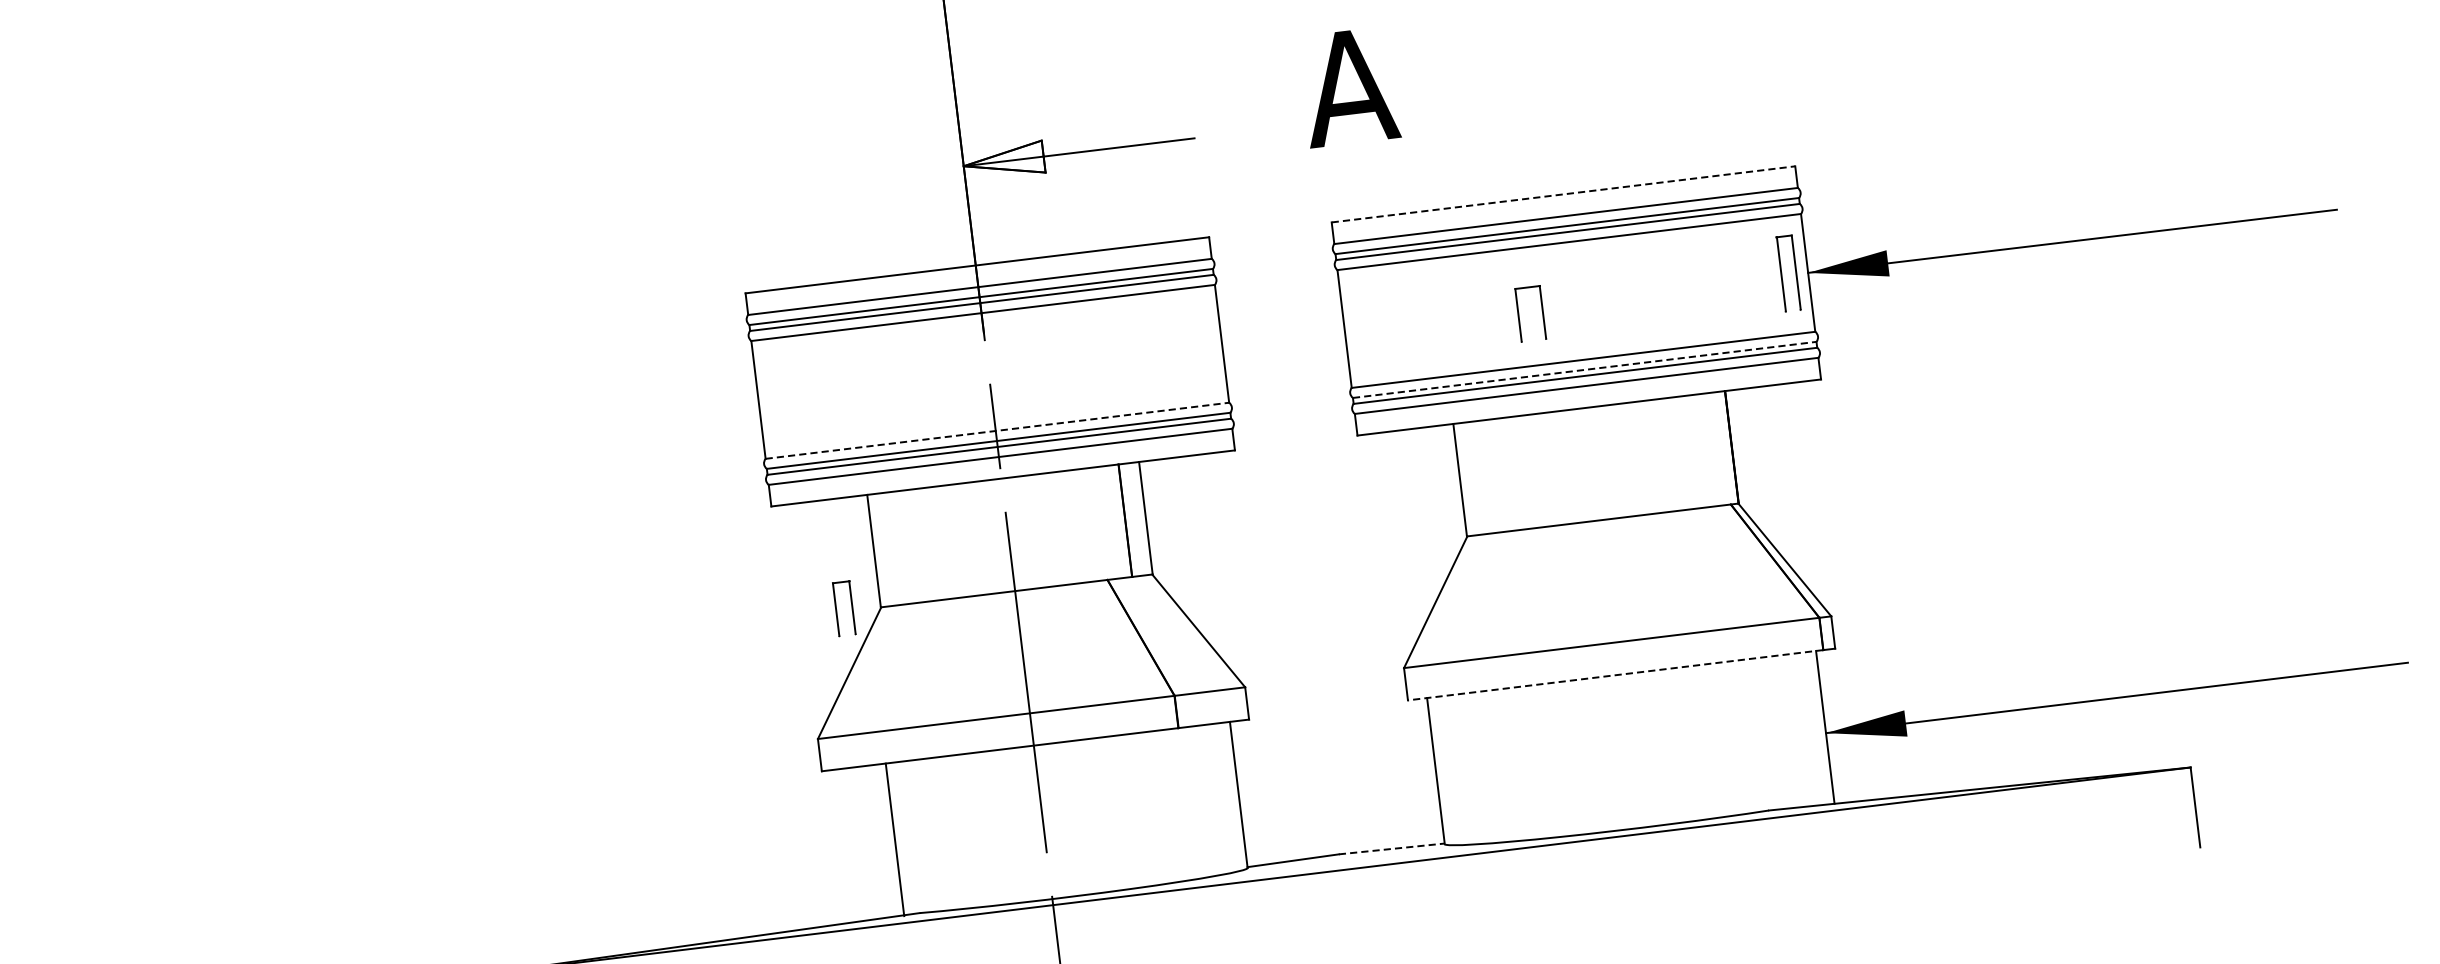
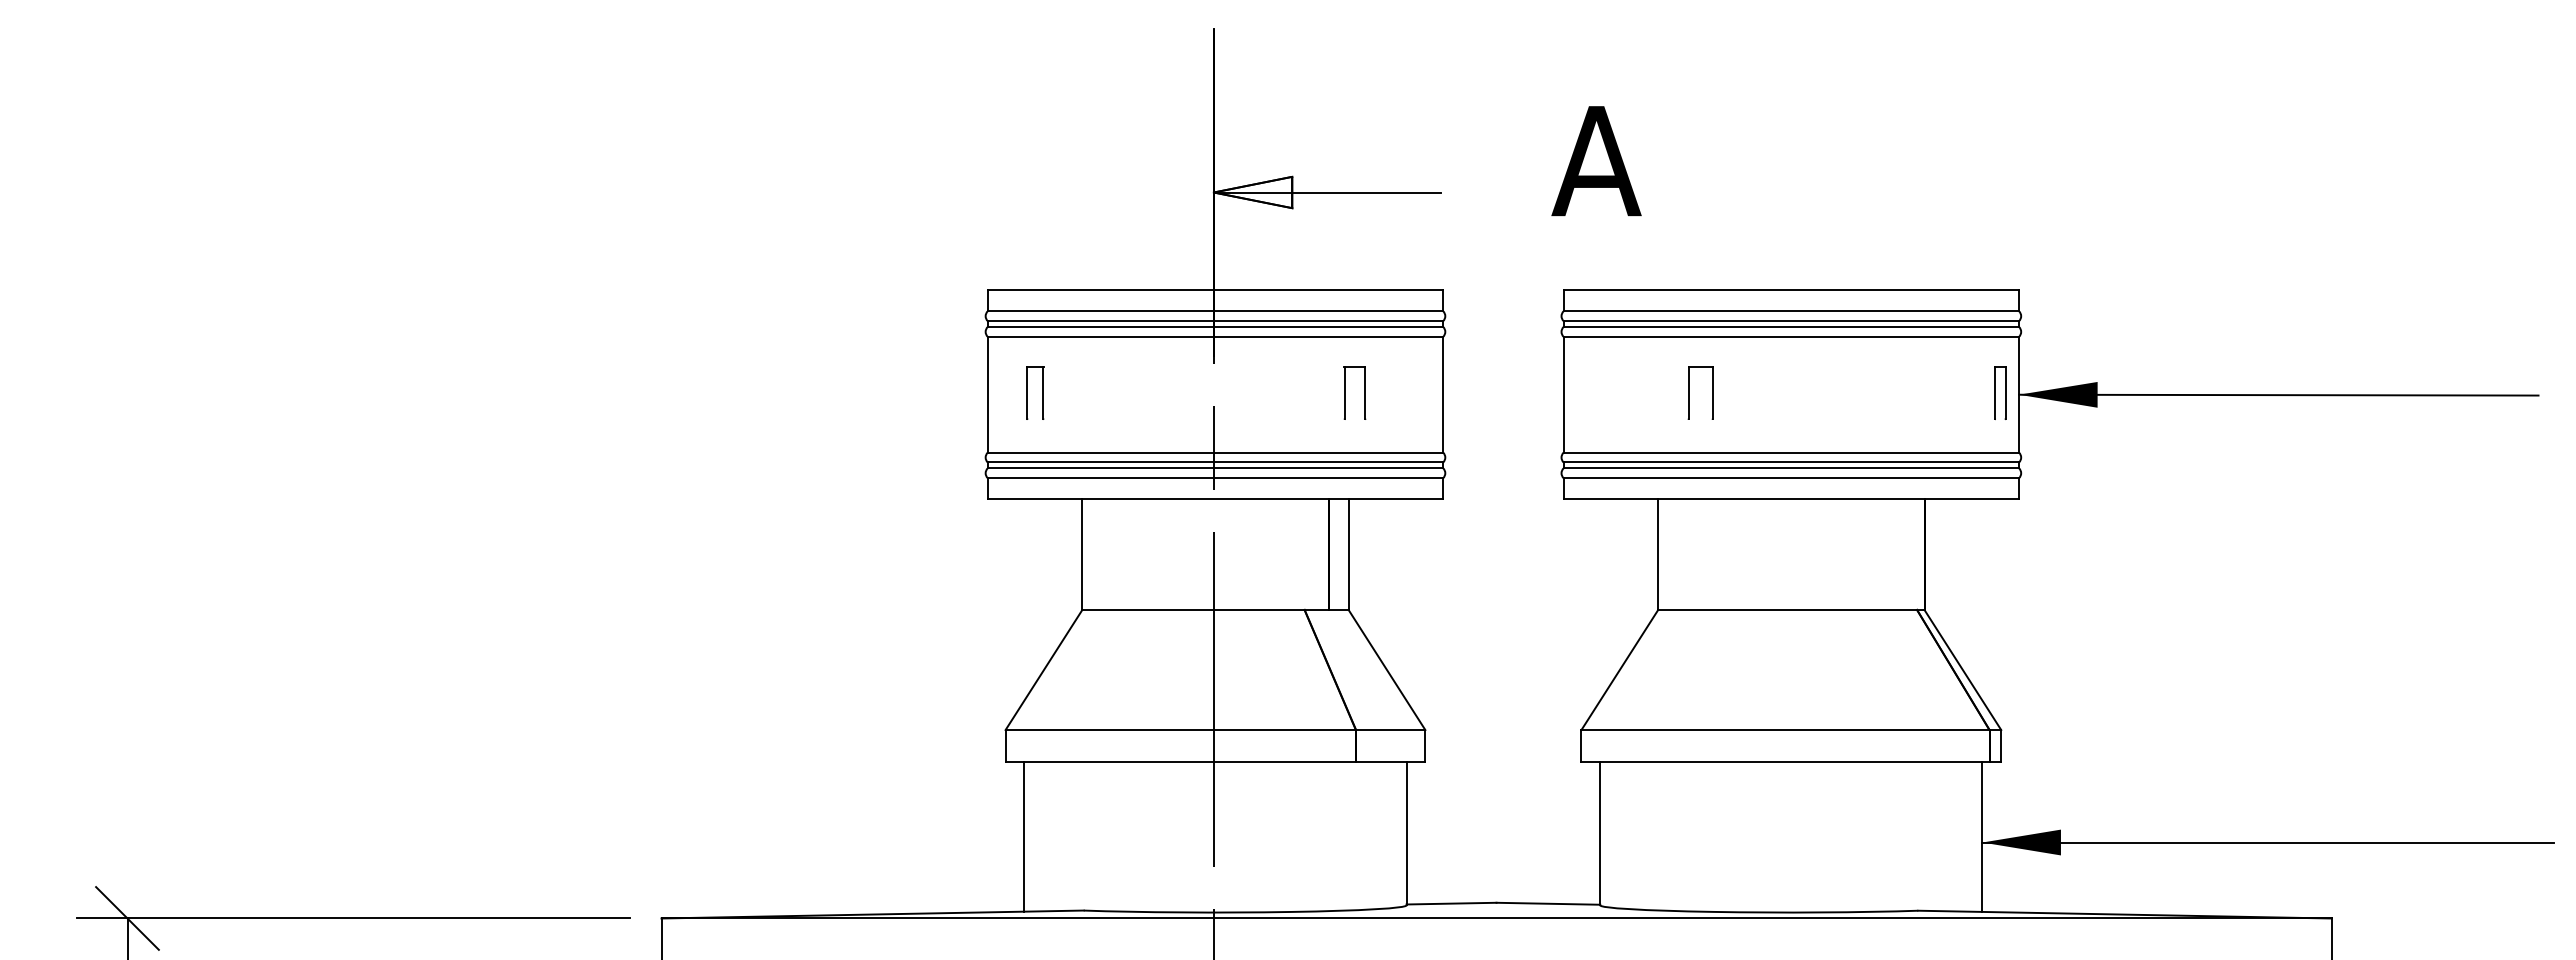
line: (1563, 194) -> (1791, 290), dashed -> solid
part: (1788, 272) -> (2000, 392), size x0.71
part: (1519, 314) -> (1689, 392), moved
part: (1122, 353) -> (1345, 392), added
line: (1584, 369) -> (1791, 462), dashed -> solid
line: (997, 430) -> (1215, 452), dashed -> solid
part: (851, 607) -> (1042, 392), moved
line: (1614, 675) -> (1784, 761), dashed -> solid
line: (895, 839) -> (1024, 836), moved
line: (1391, 848) -> (1548, 903), dashed -> solid

